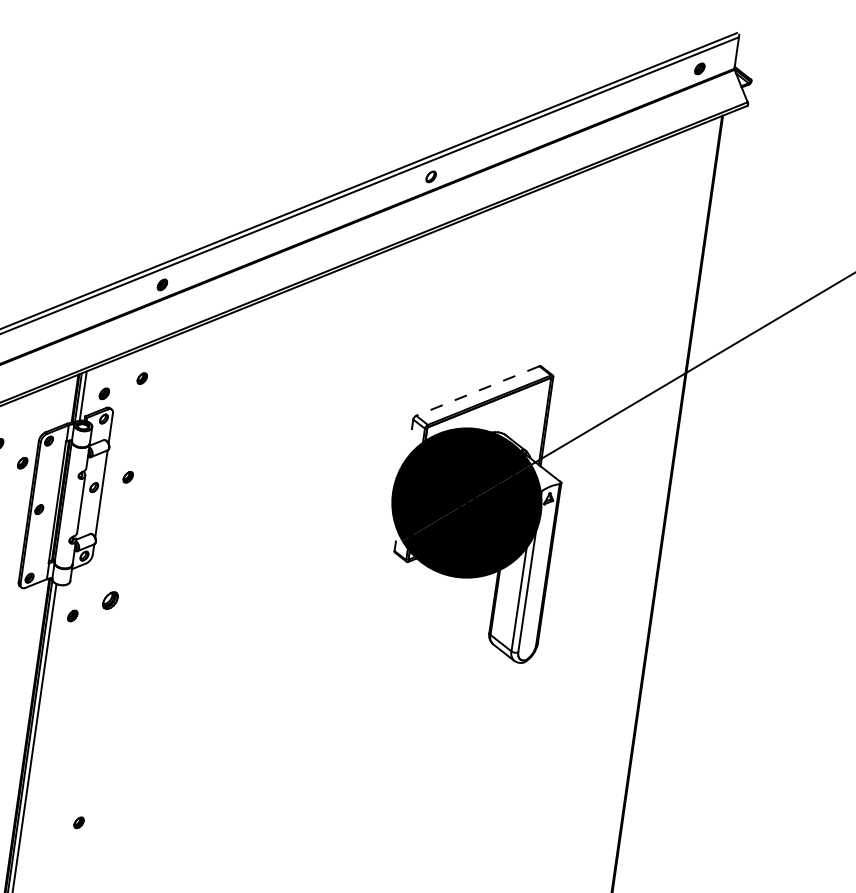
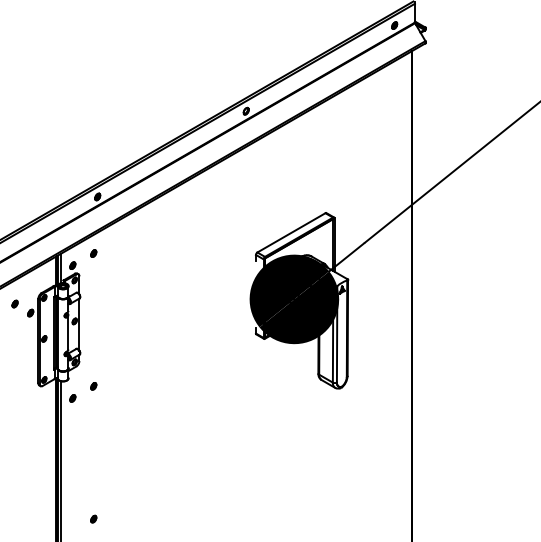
line: (477, 392) -> (291, 233), dashed -> solid
part: (127, 477) -> (93, 312), removed
part: (110, 600) -> (93, 386), size x0.62

